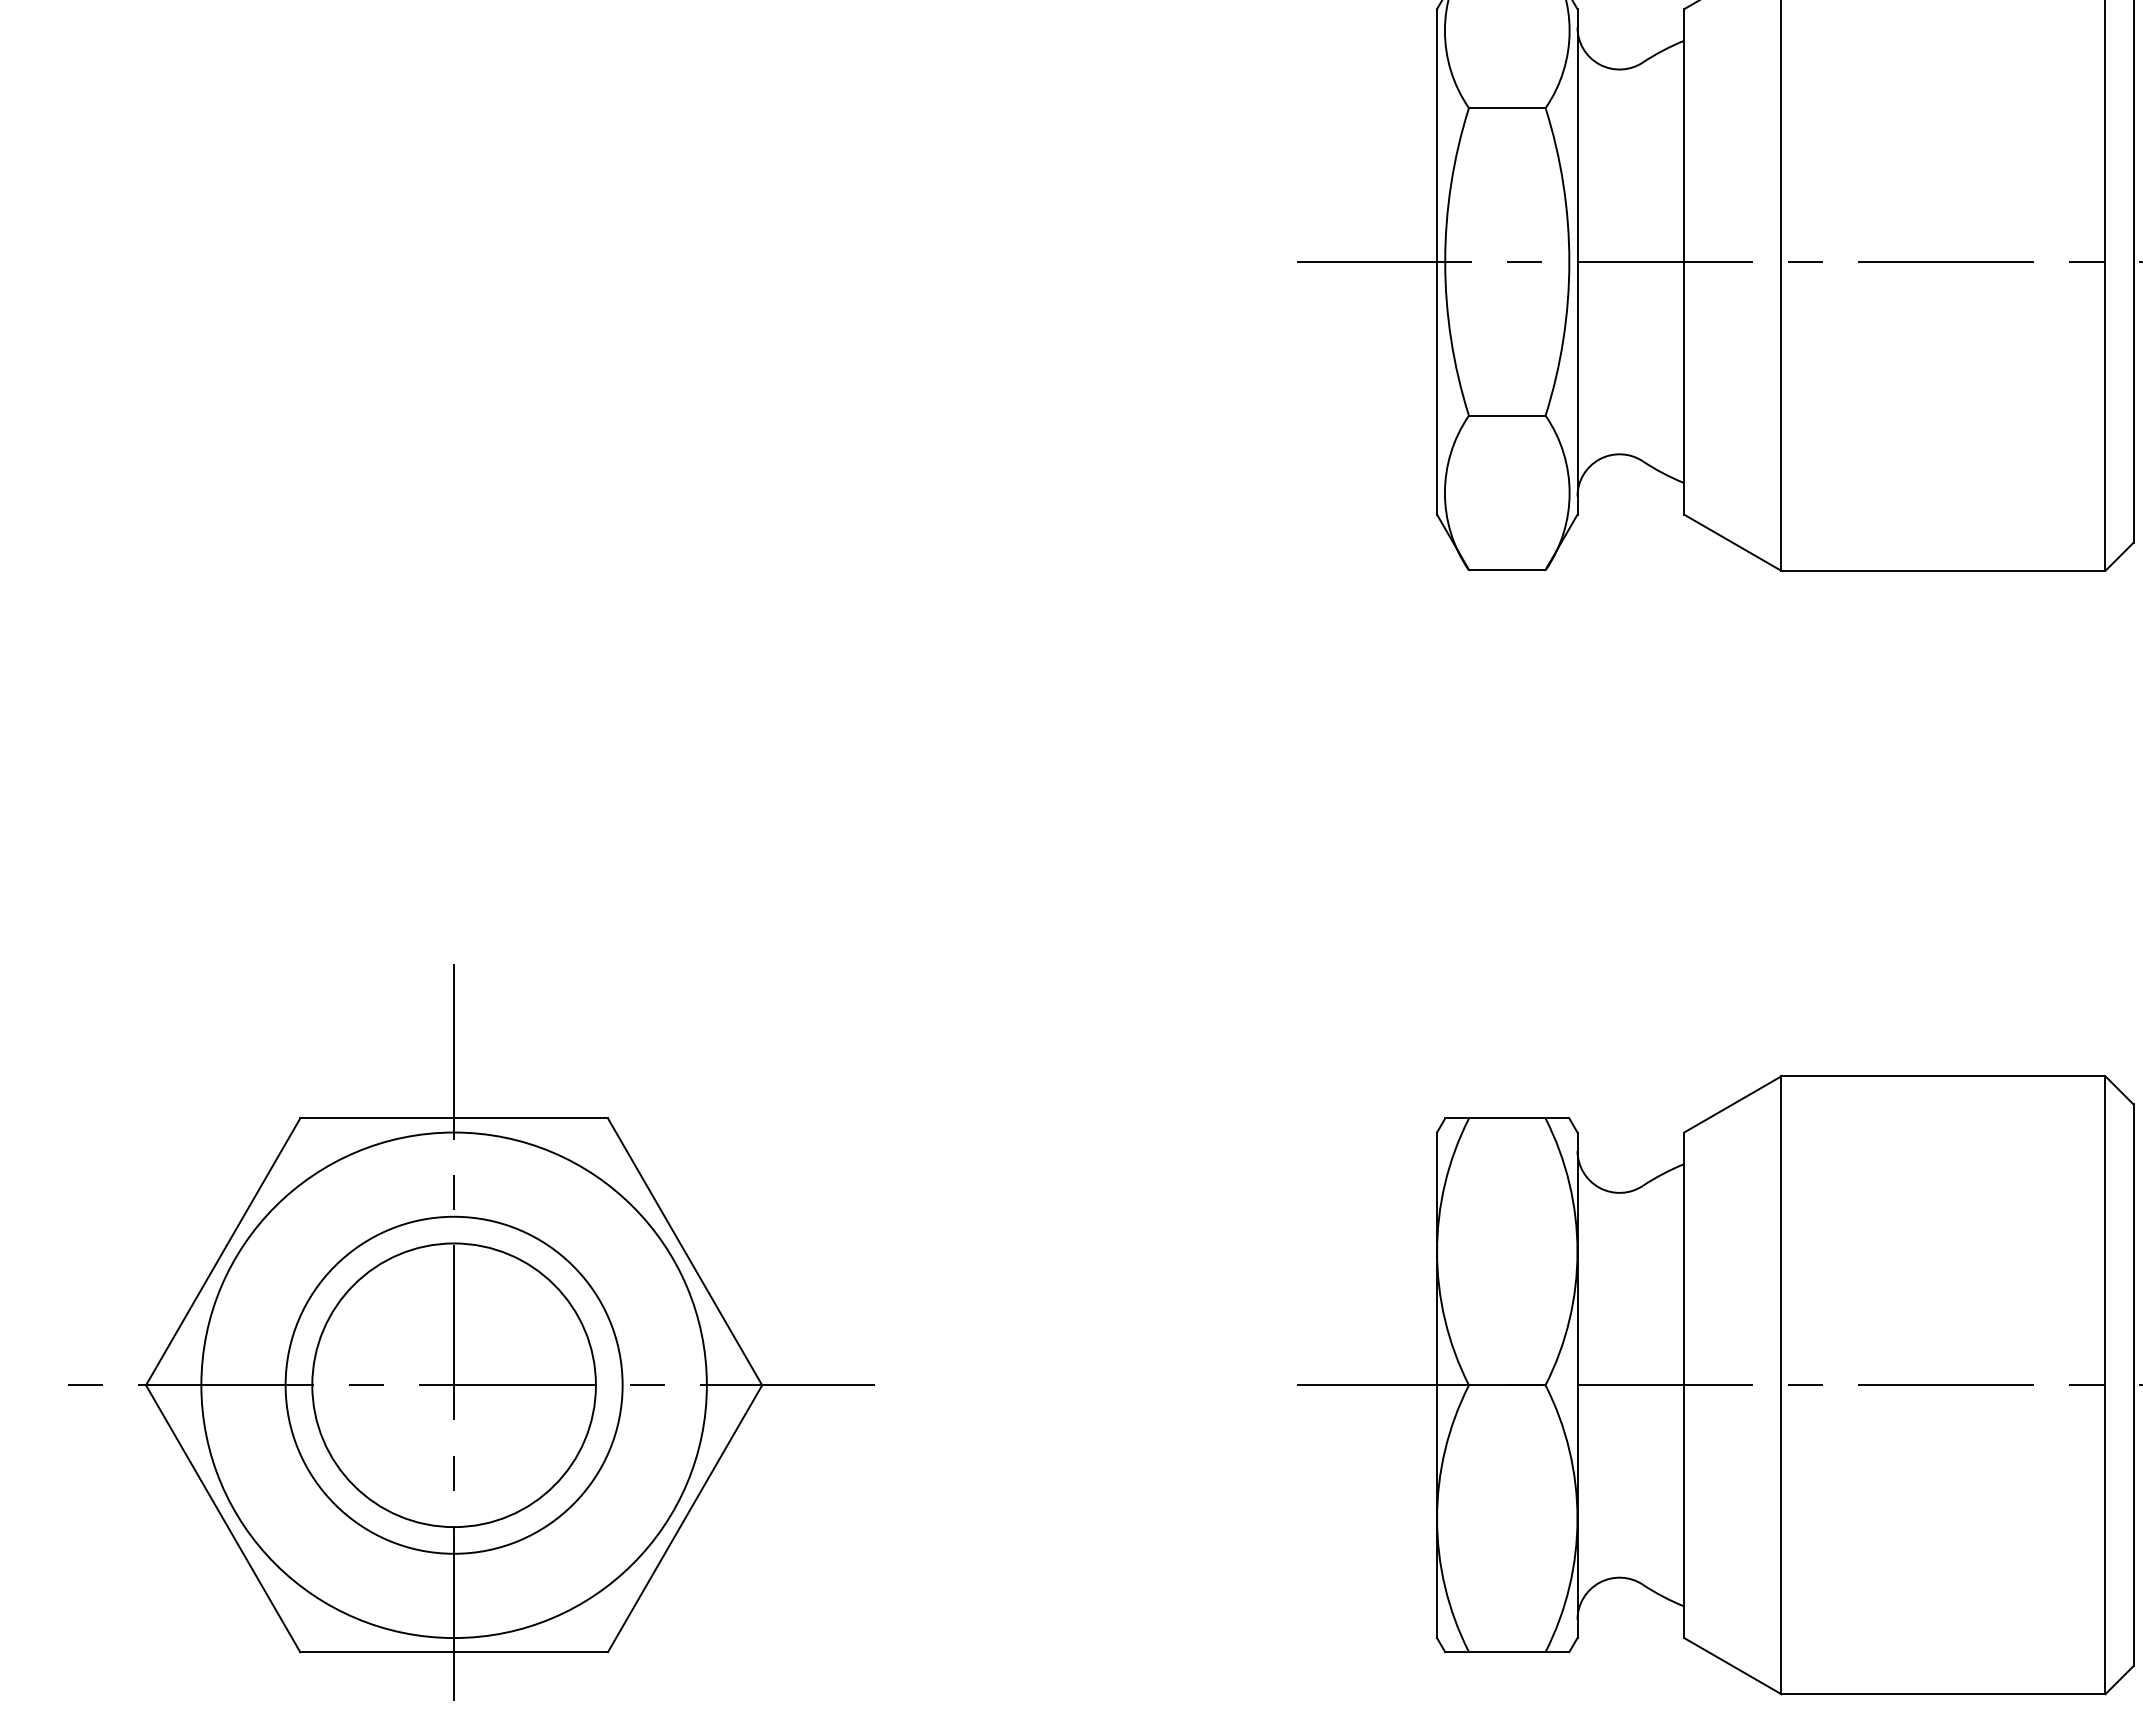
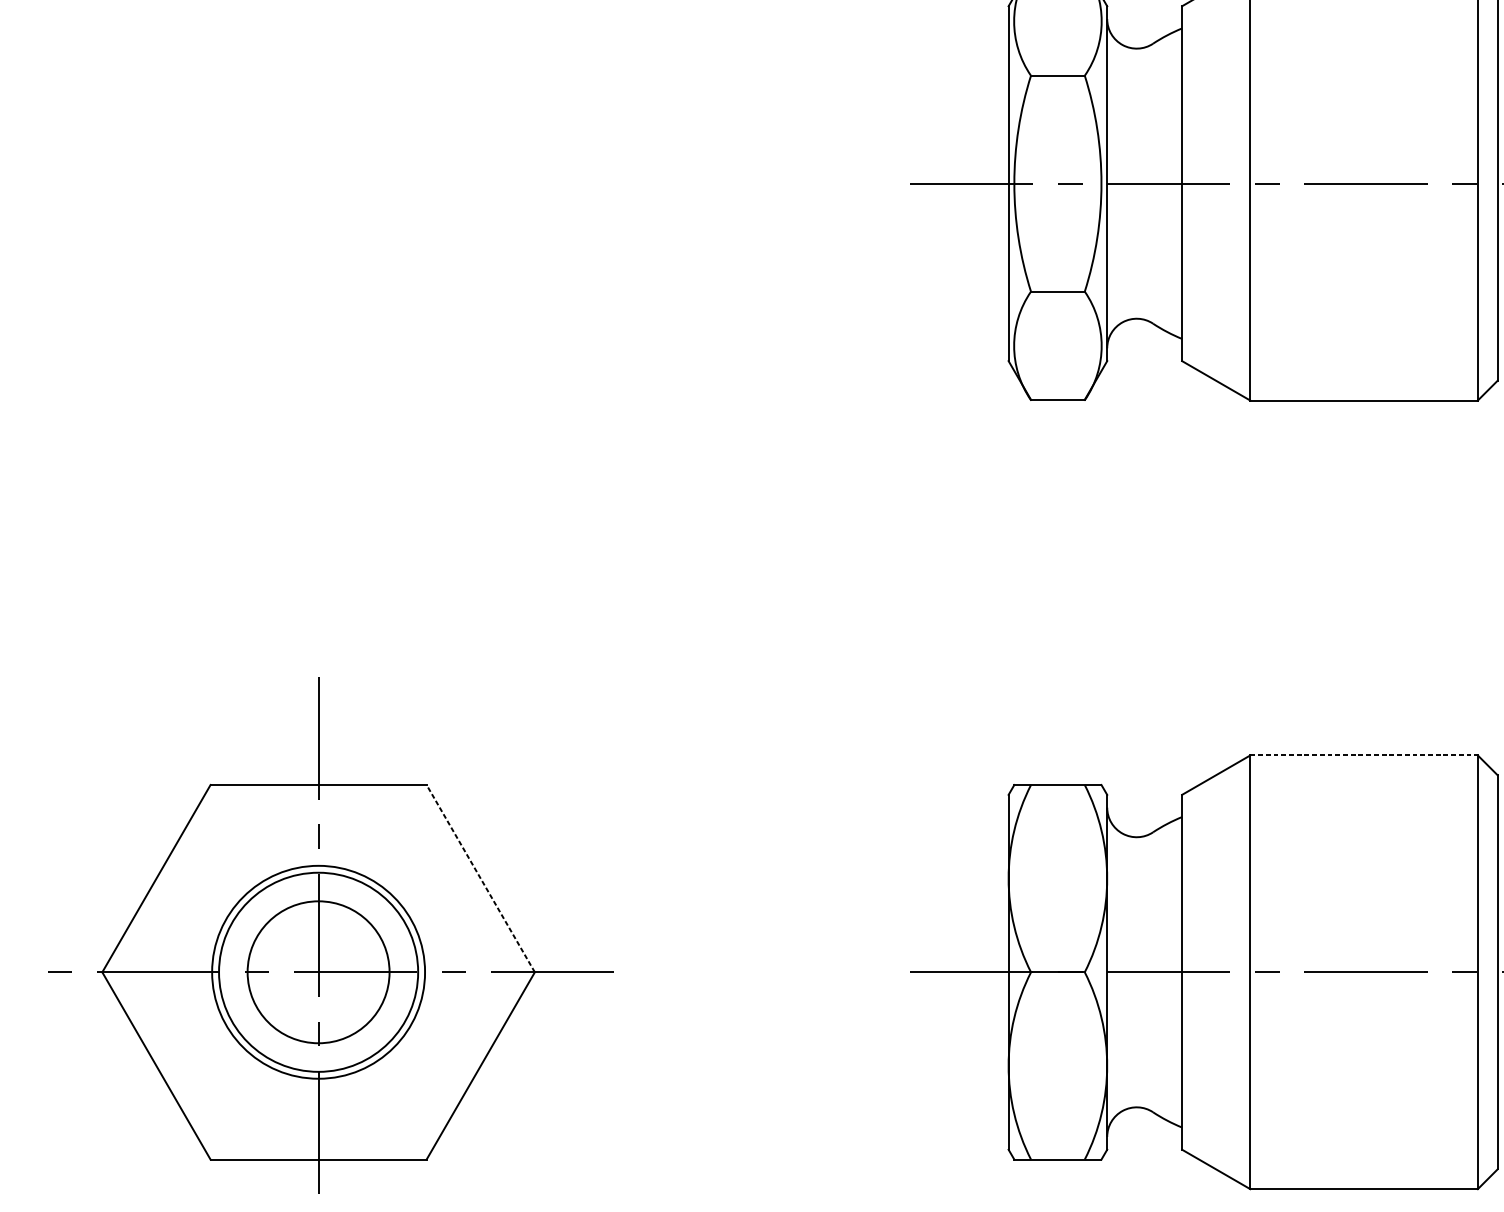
line: (1943, 1076) -> (1364, 755), solid -> dashed
line: (684, 1251) -> (480, 878), solid -> dashed
circle: (453, 1384) -> (318, 971), size x0.6
circle: (453, 1385) -> (318, 972), size x0.6

